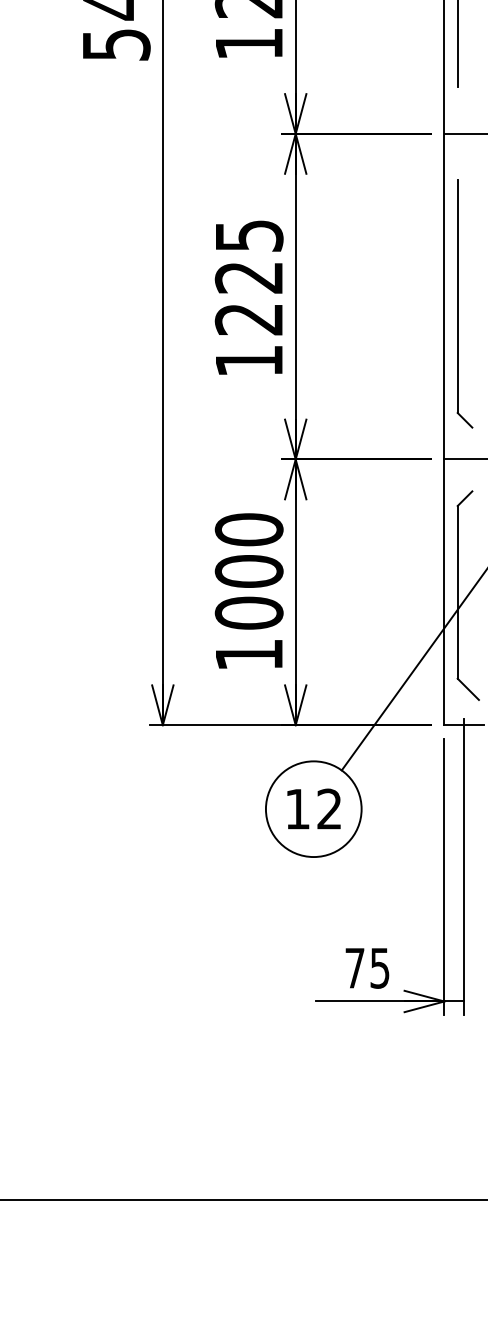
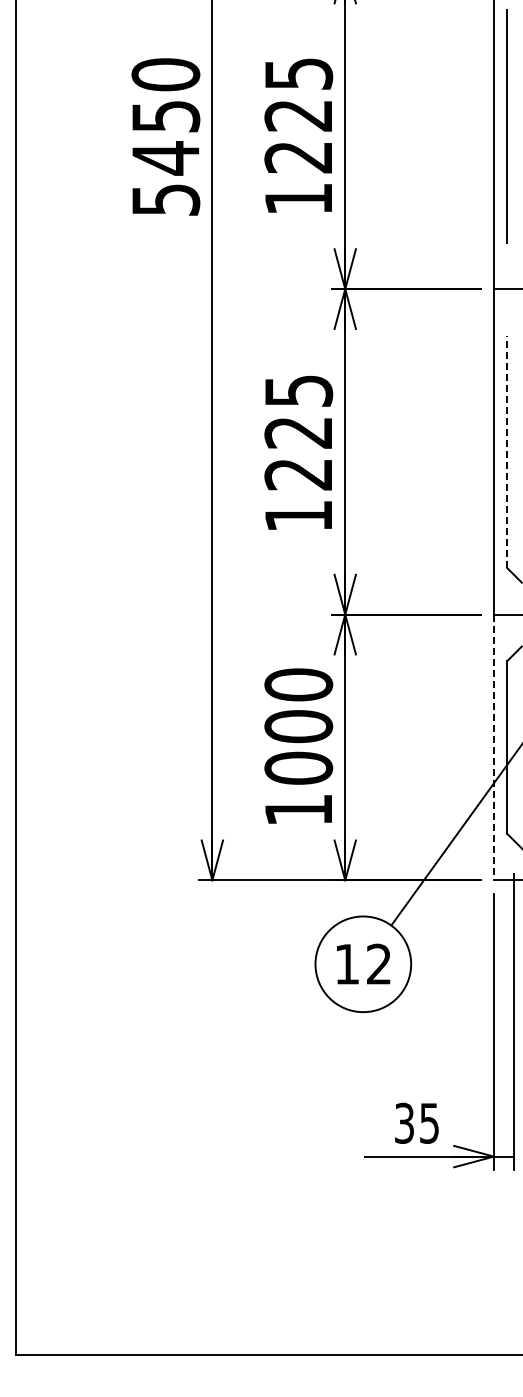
line: (457, 296) -> (507, 451), solid -> dashed
line: (443, 592) -> (493, 747), solid -> dashed
text: (354, 967) -> (404, 1122), 75 -> 35

